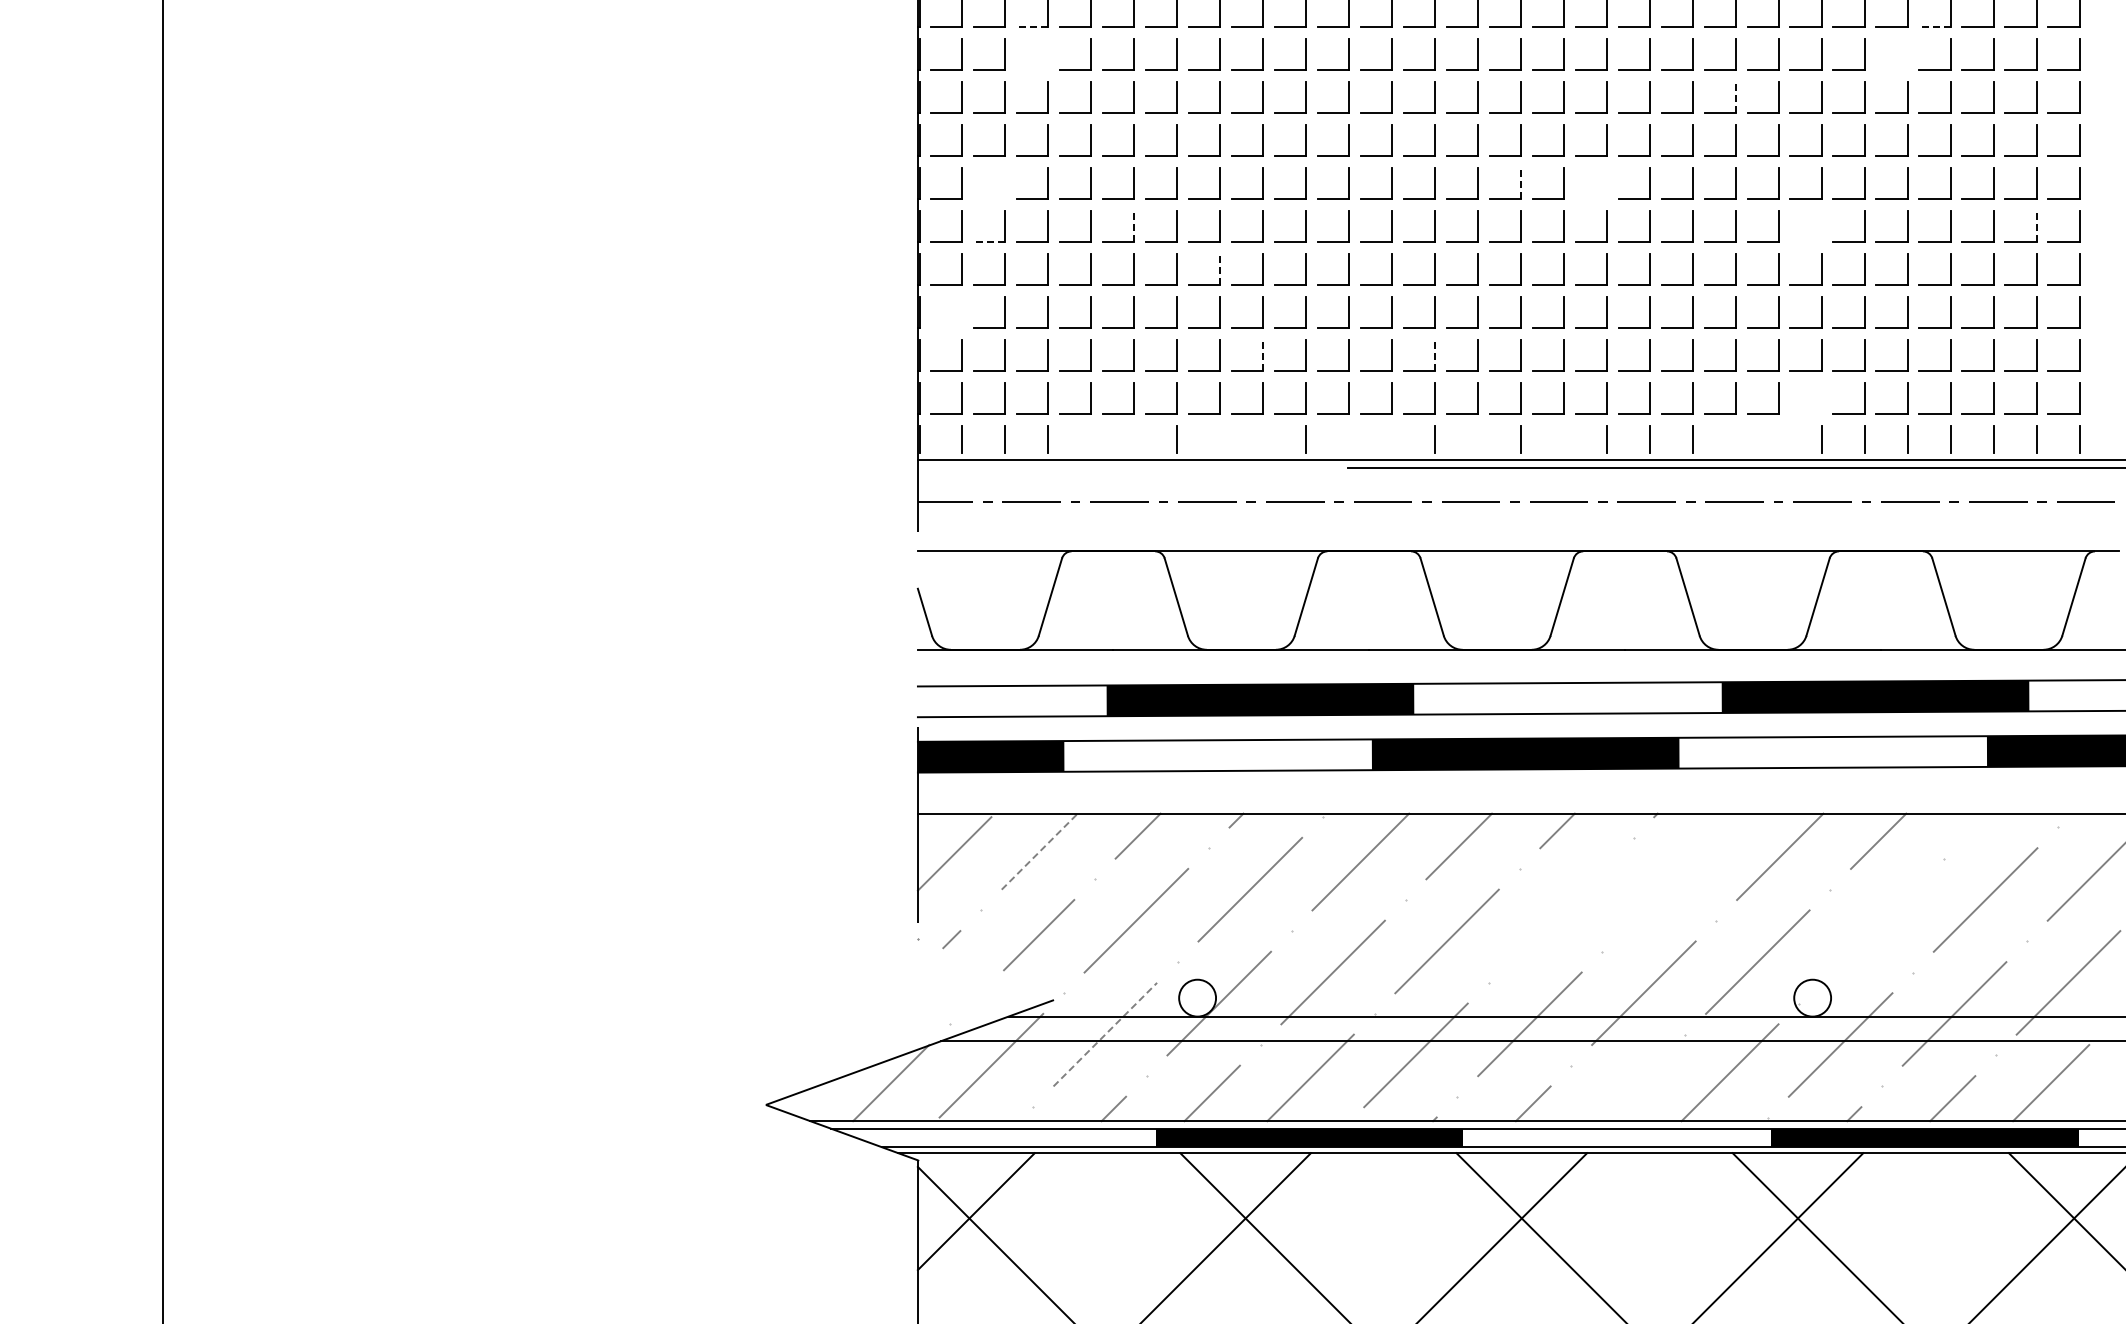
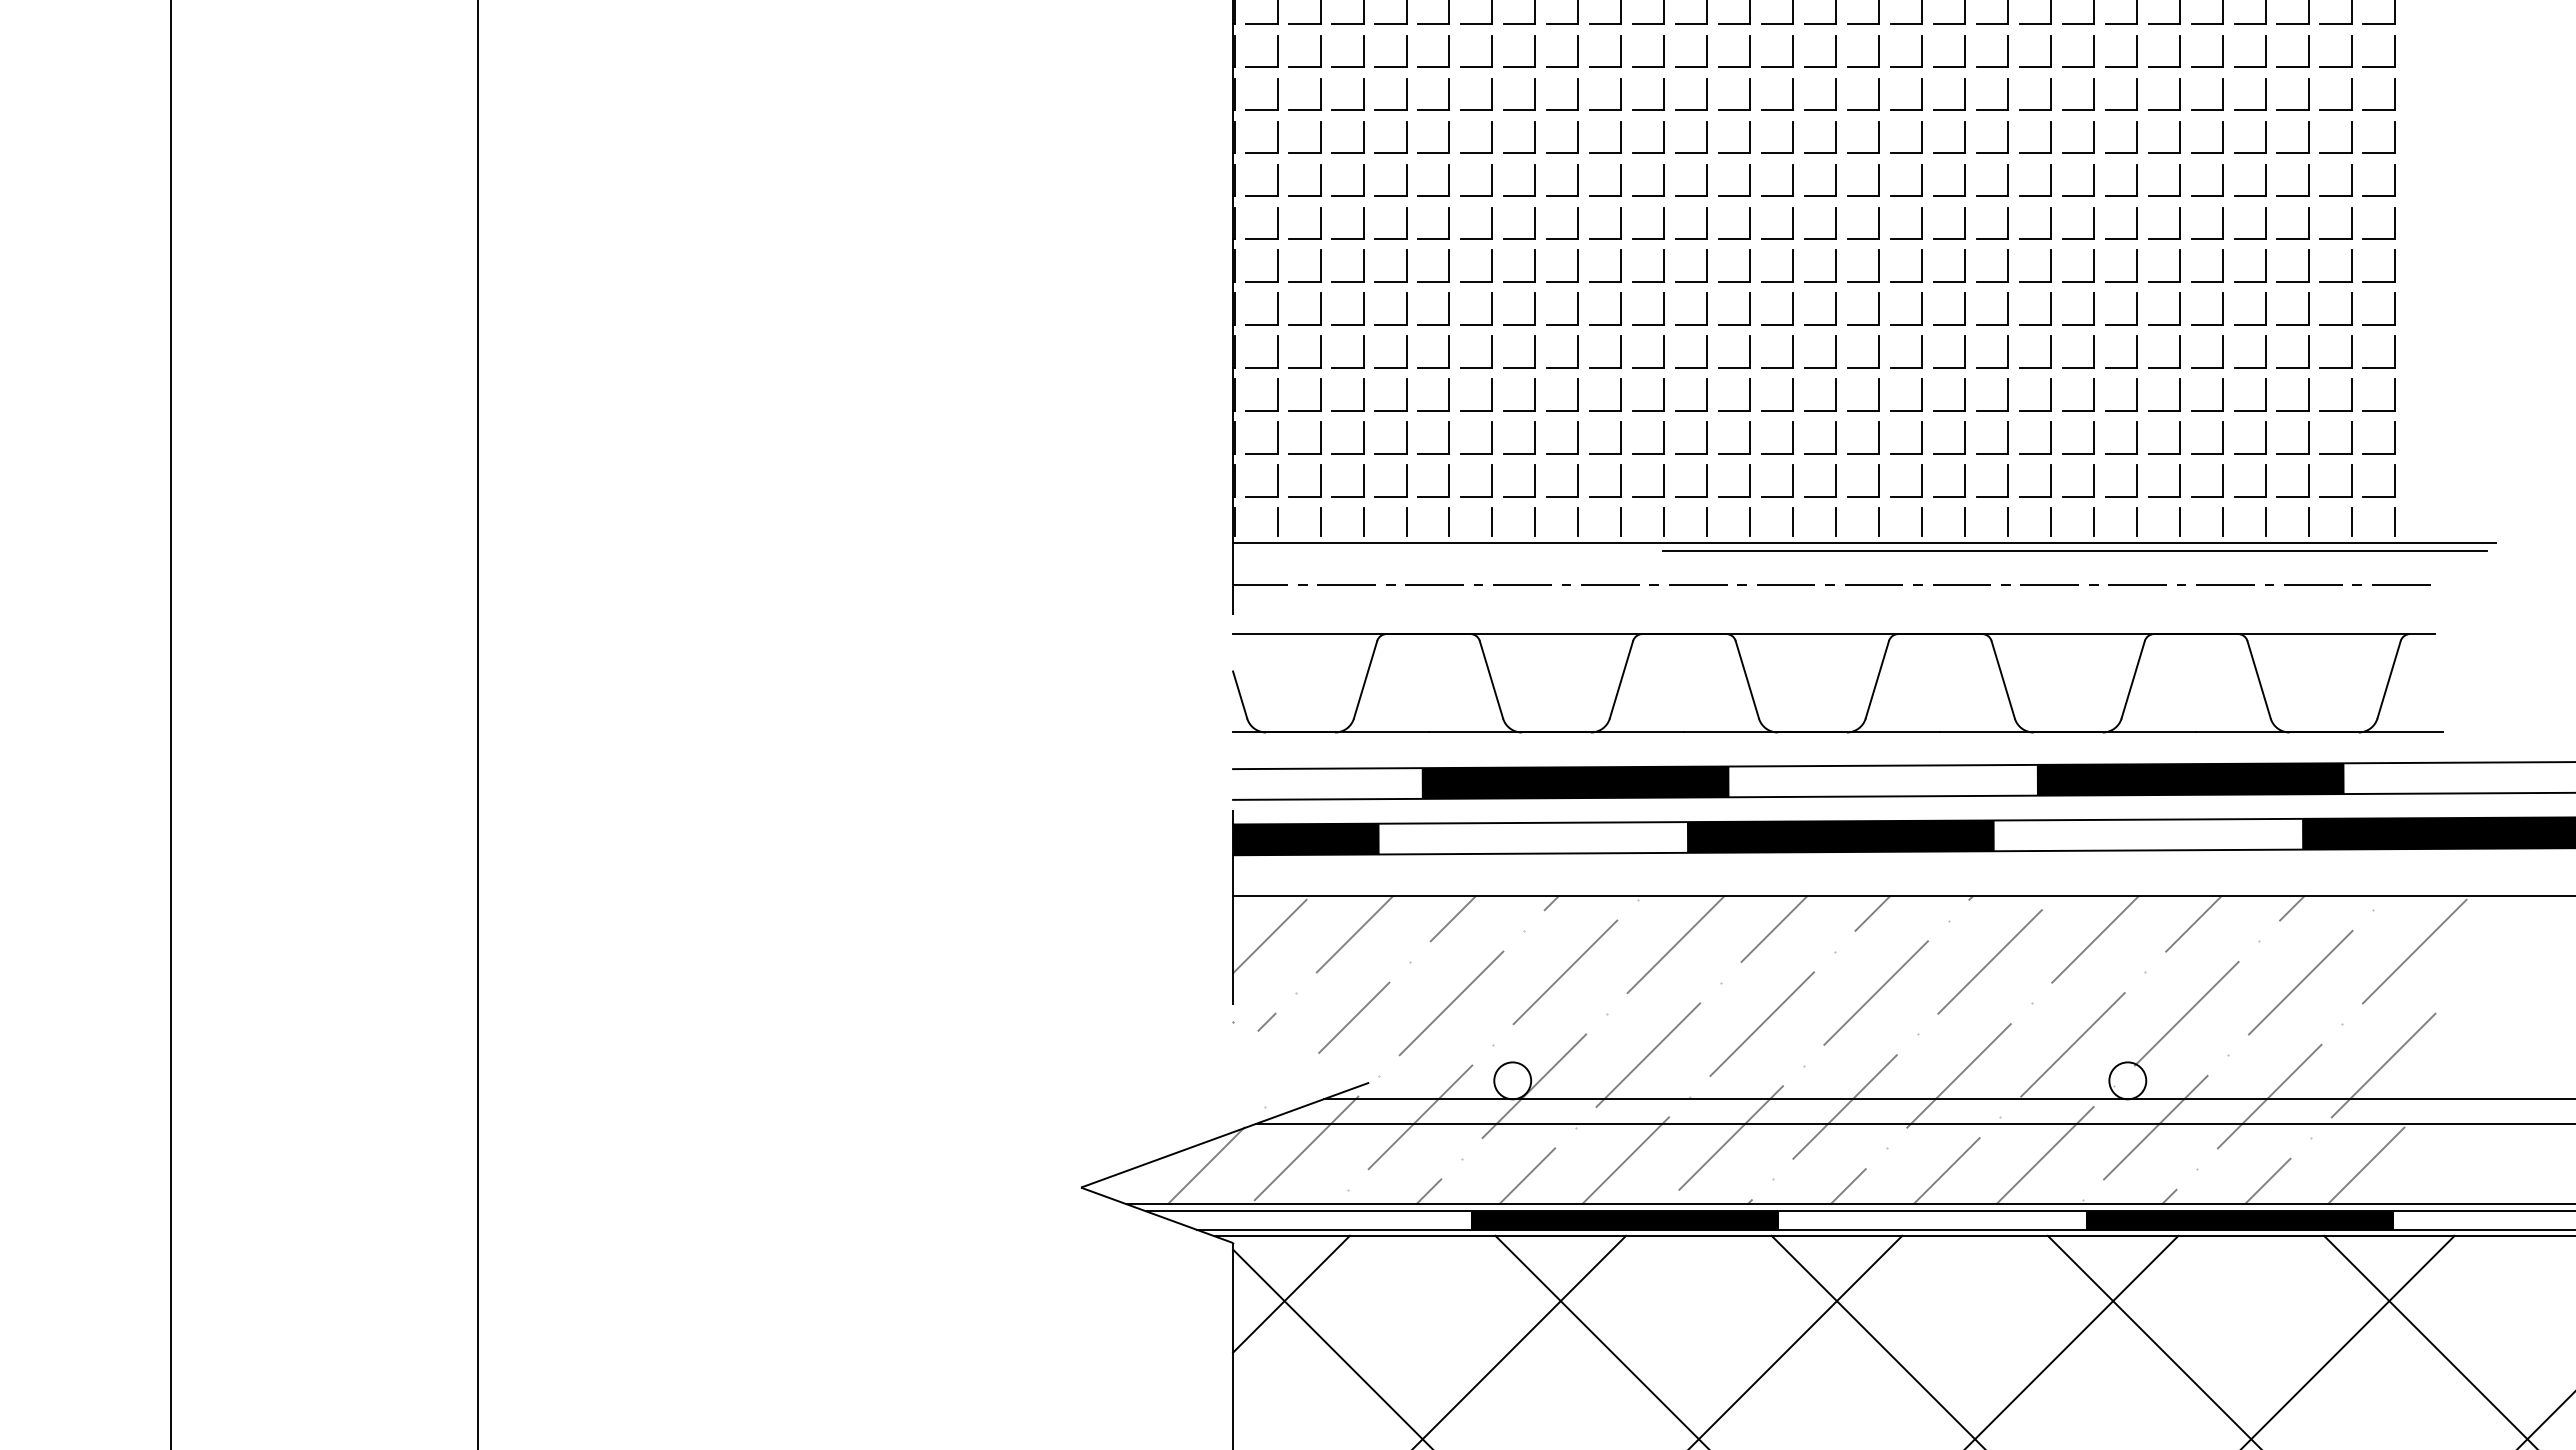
line: (1032, 26) -> (1347, 109), dashed -> solid
line: (1935, 26) -> (2250, 109), dashed -> solid
part: (1907, 54) -> (2222, 137), added
part: (1032, 69) -> (1347, 152), added
line: (1735, 97) -> (2050, 180), dashed -> solid
part: (1005, 182) -> (1320, 265), added
part: (1606, 182) -> (1921, 265), added
line: (1521, 183) -> (1836, 266), dashed -> solid
part: (1821, 225) -> (2136, 308), added
line: (1134, 226) -> (1449, 309), dashed -> solid
line: (2036, 226) -> (2351, 309), dashed -> solid
line: (989, 241) -> (1304, 324), dashed -> solid
line: (1220, 269) -> (1535, 352), dashed -> solid
part: (962, 311) -> (1277, 394), added
line: (1263, 354) -> (1578, 437), dashed -> solid
line: (1435, 354) -> (1750, 437), dashed -> solid
part: (1821, 397) -> (2136, 480), added
line: (1091, 438) -> (1406, 521), added
line: (1134, 438) -> (1449, 521), added
line: (1220, 438) -> (1535, 521), added
line: (1263, 438) -> (1578, 521), added
line: (1349, 438) -> (1664, 521), added
line: (1392, 438) -> (1707, 521), added
line: (1478, 438) -> (1793, 521), added
line: (1564, 438) -> (1879, 521), added
line: (1735, 438) -> (2050, 521), added
line: (1778, 438) -> (2093, 521), added
line: (1977, 825) -> (2292, 908), added
line: (1039, 851) -> (1354, 934), dashed -> solid
line: (1674, 878) -> (1989, 961), added
line: (1560, 909) -> (1875, 992), added
line: (1871, 930) -> (2186, 1013), added
line: (1105, 1033) -> (1420, 1116), dashed -> solid
line: (1631, 1087) -> (1946, 1170), added

